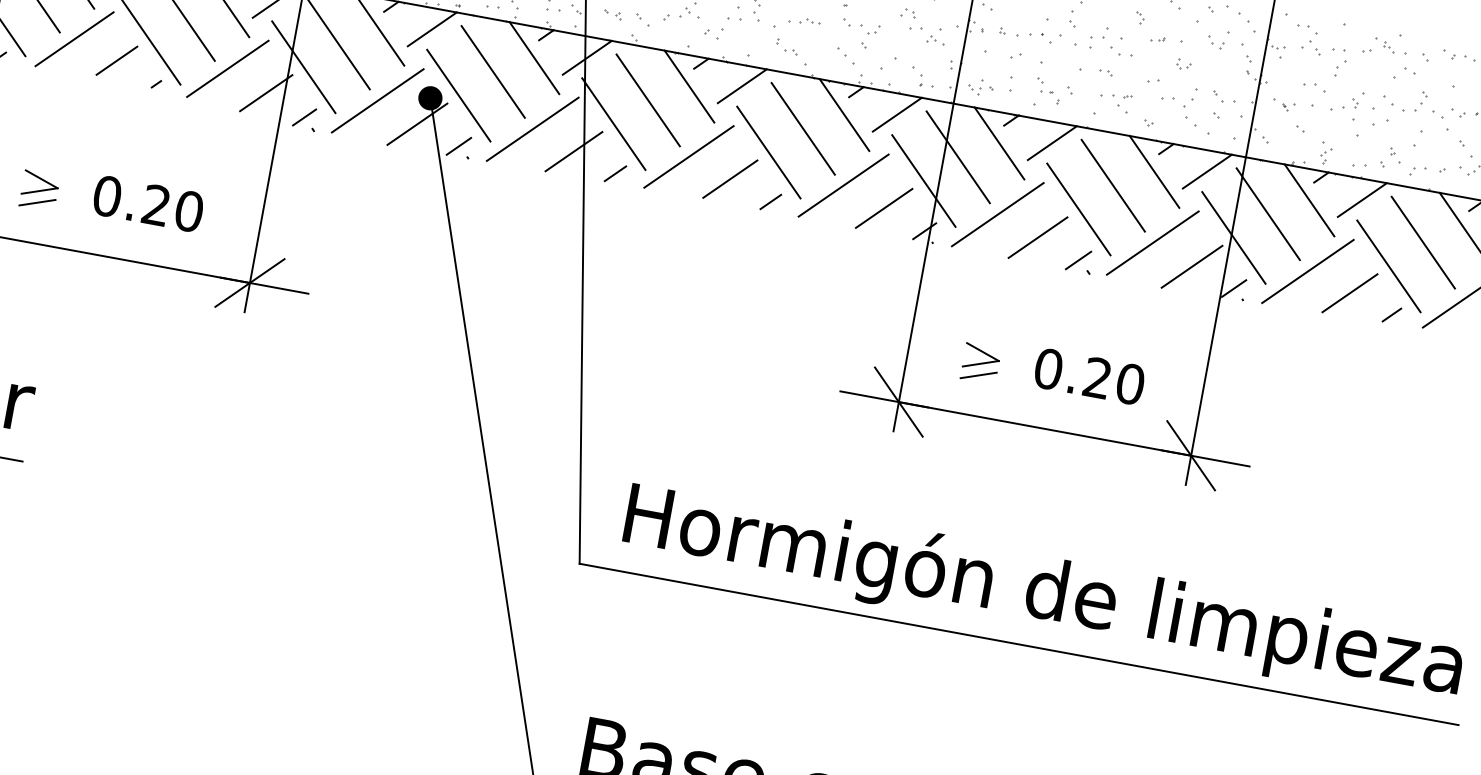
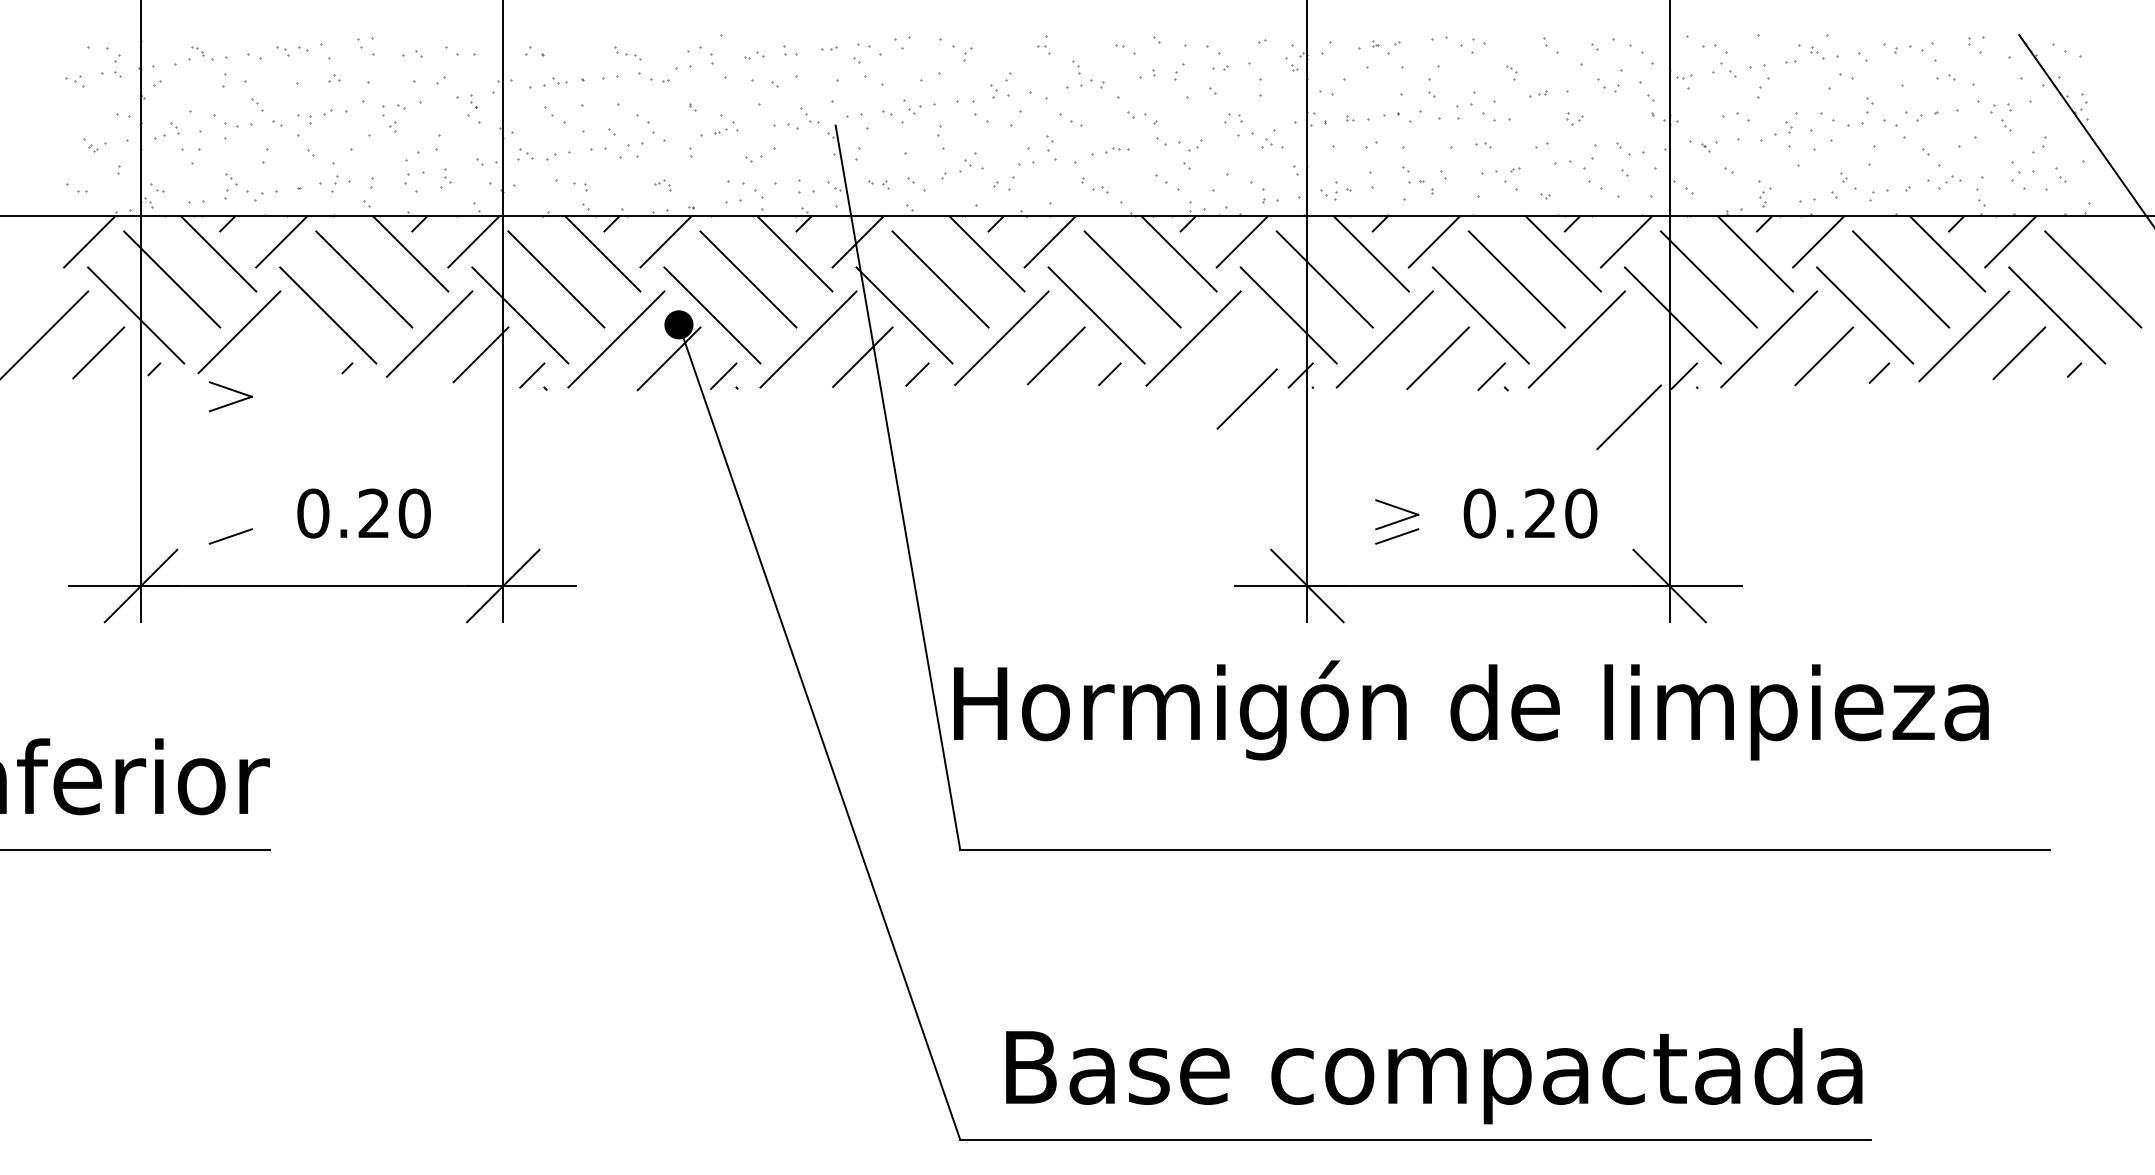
line: (116, 60) -> (294, 348), removed
part: (40, 184) -> (230, 396), moved
line: (883, 207) -> (1246, 398), moved
line: (1191, 266) -> (1628, 417), moved
text: (1043, 594) -> (1471, 710), moved

